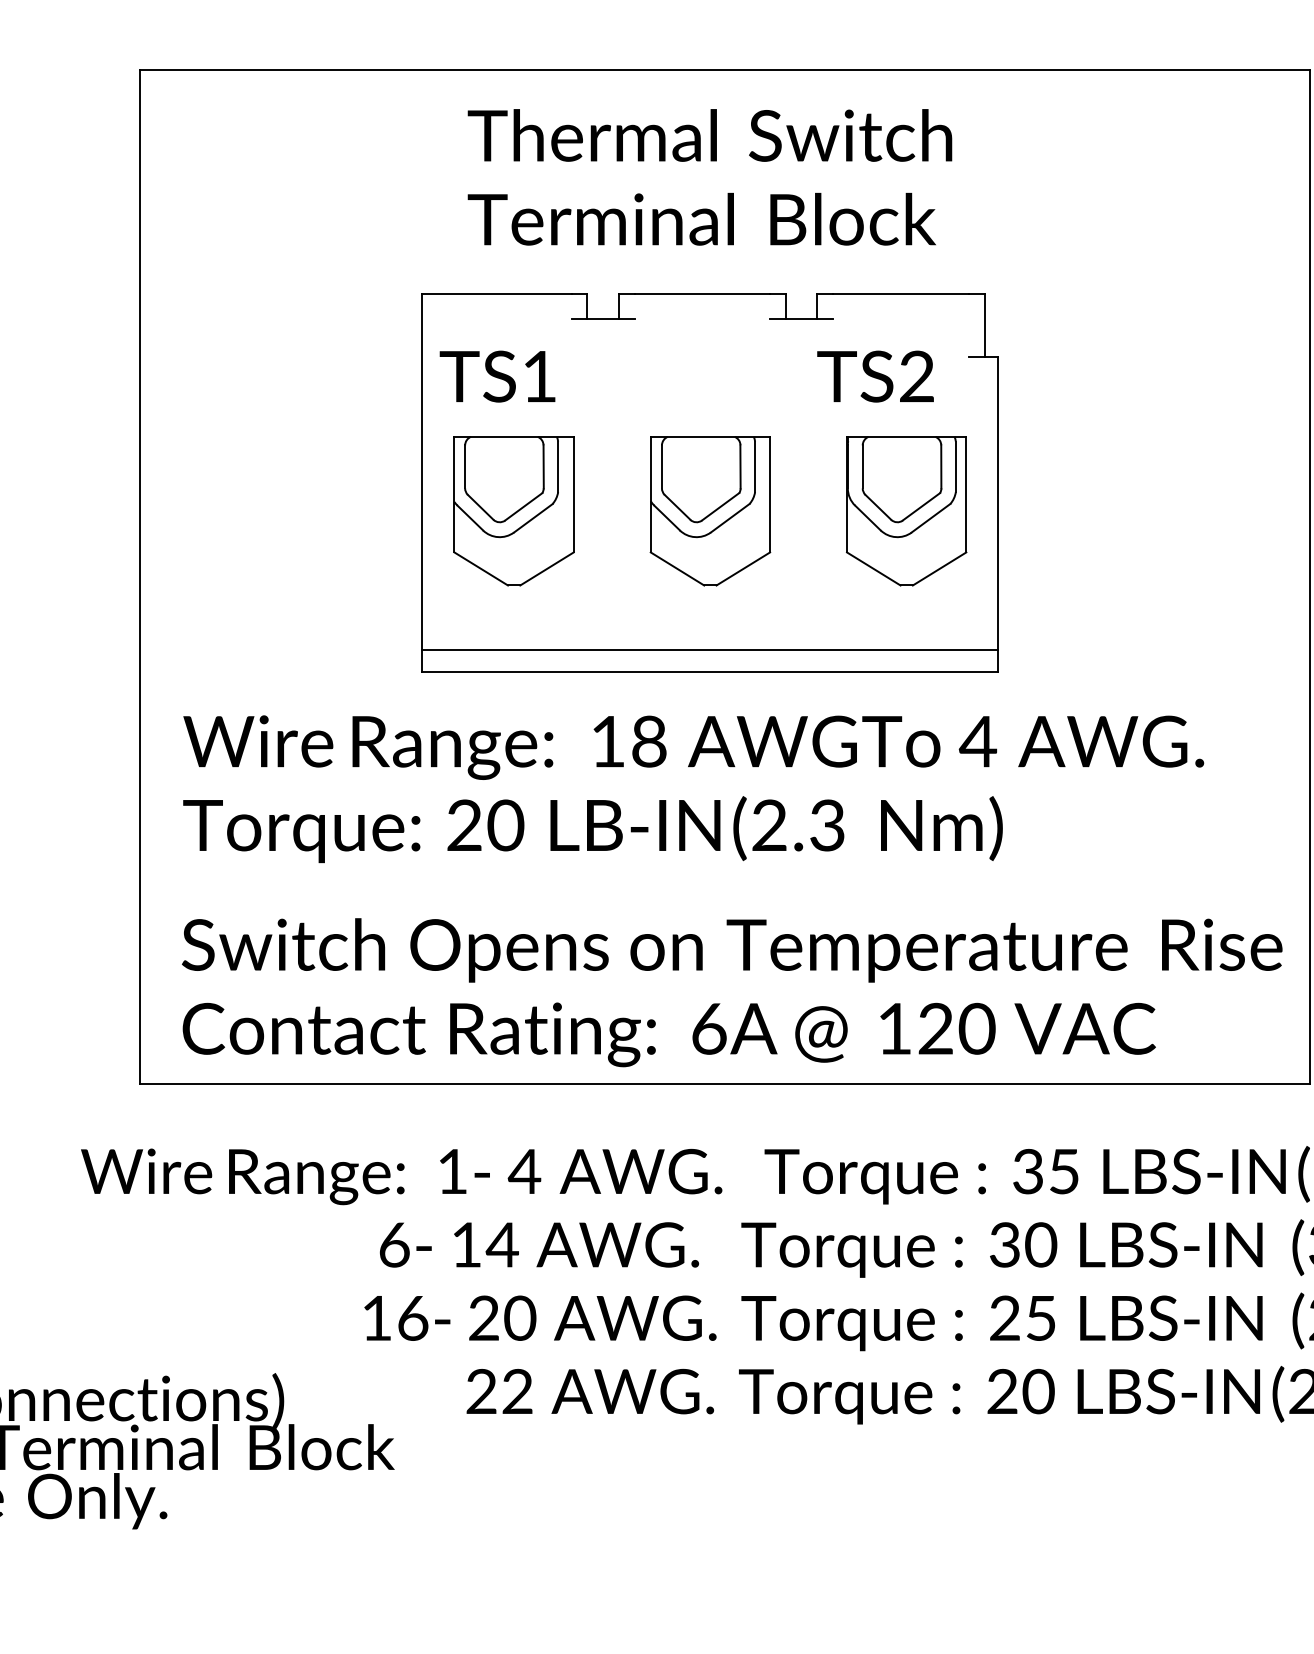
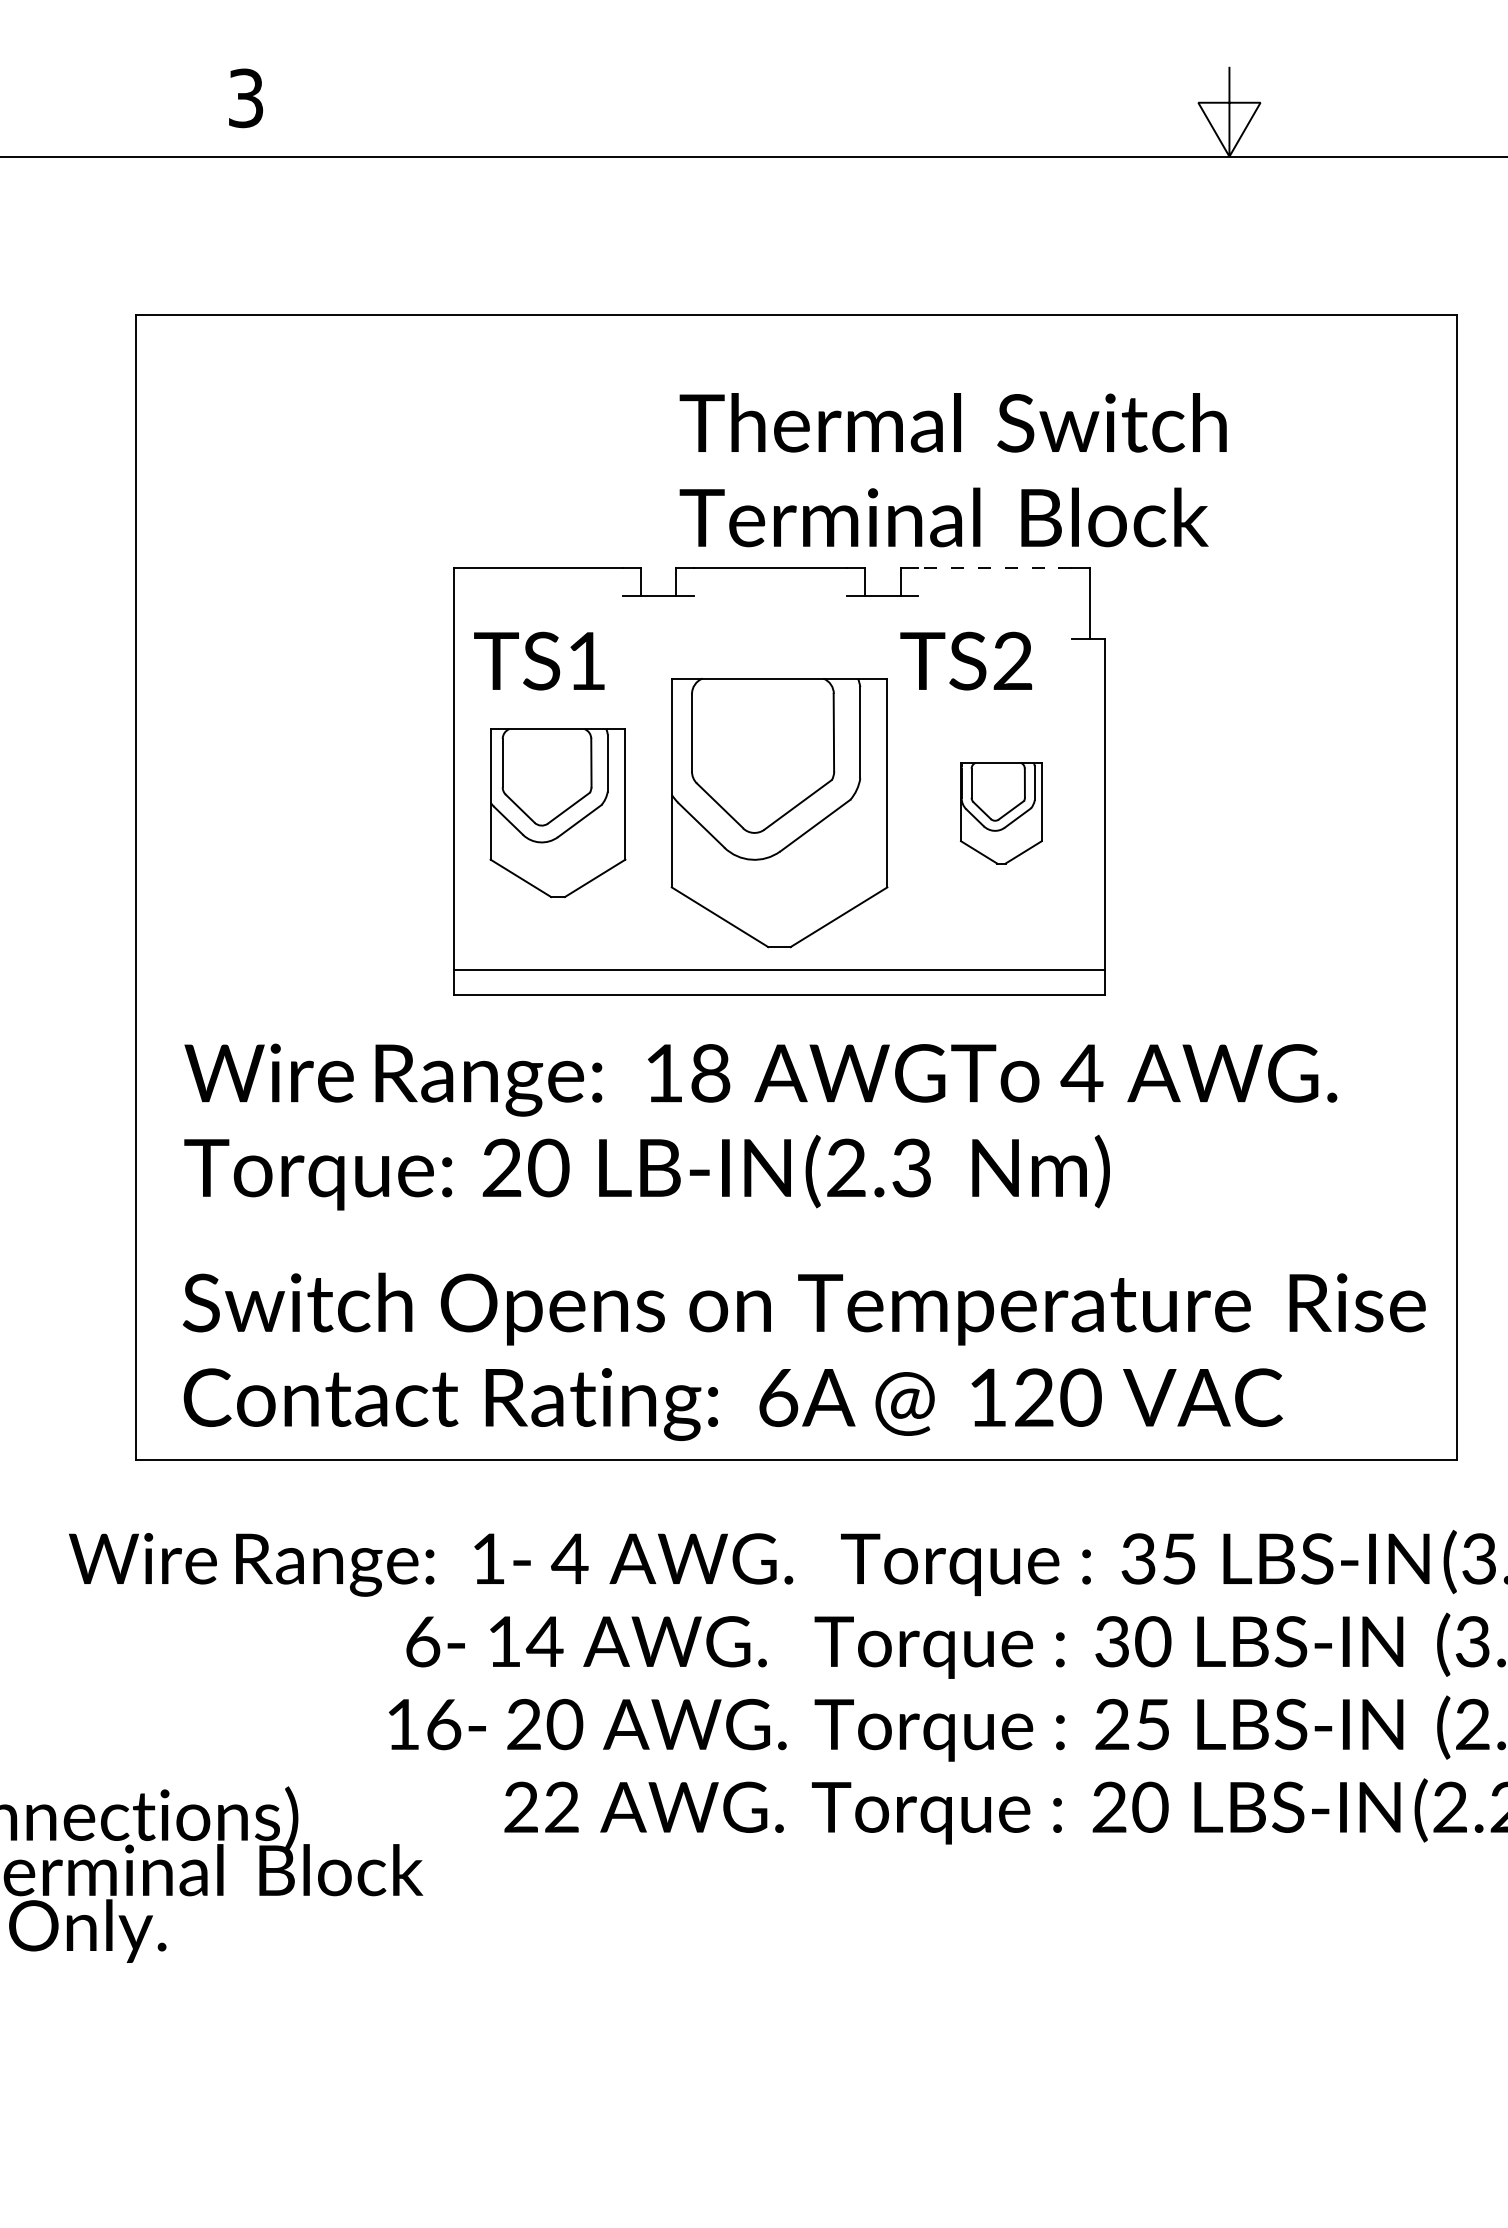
text: (709, 177) -> (952, 470), moved
line: (901, 293) -> (995, 567), solid -> dashed
part: (710, 511) -> (779, 813), size x1.6
part: (906, 511) -> (1001, 813), size x0.6

